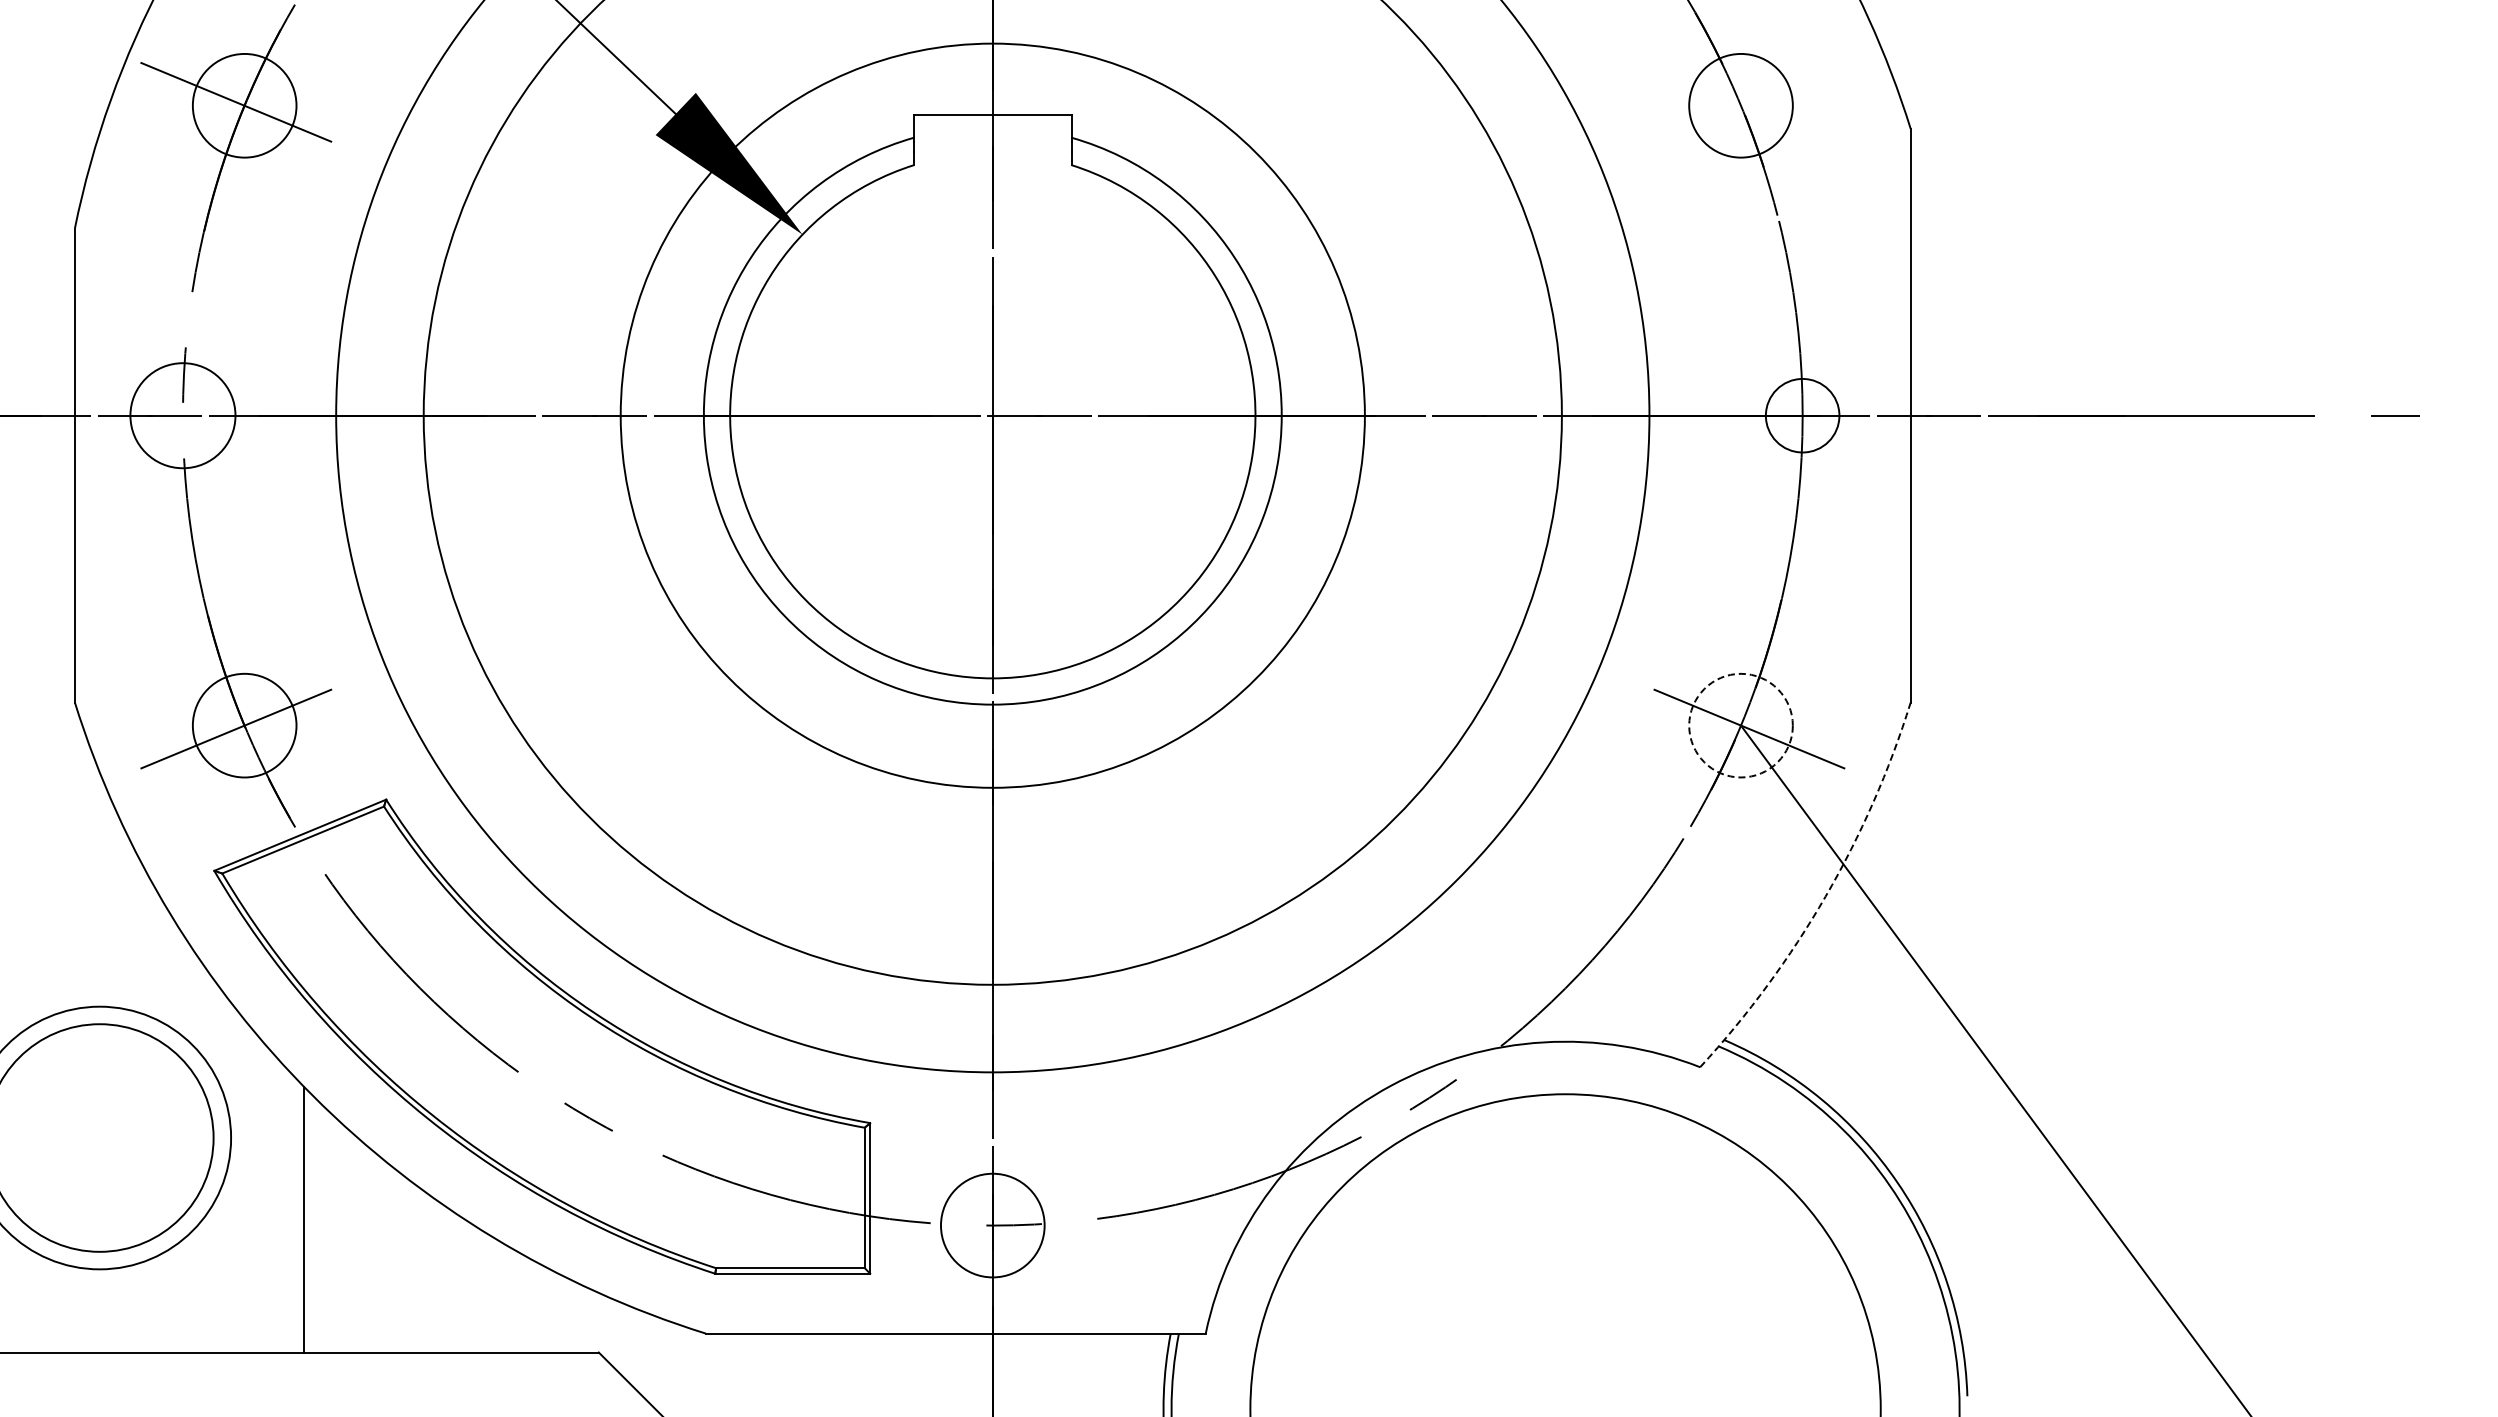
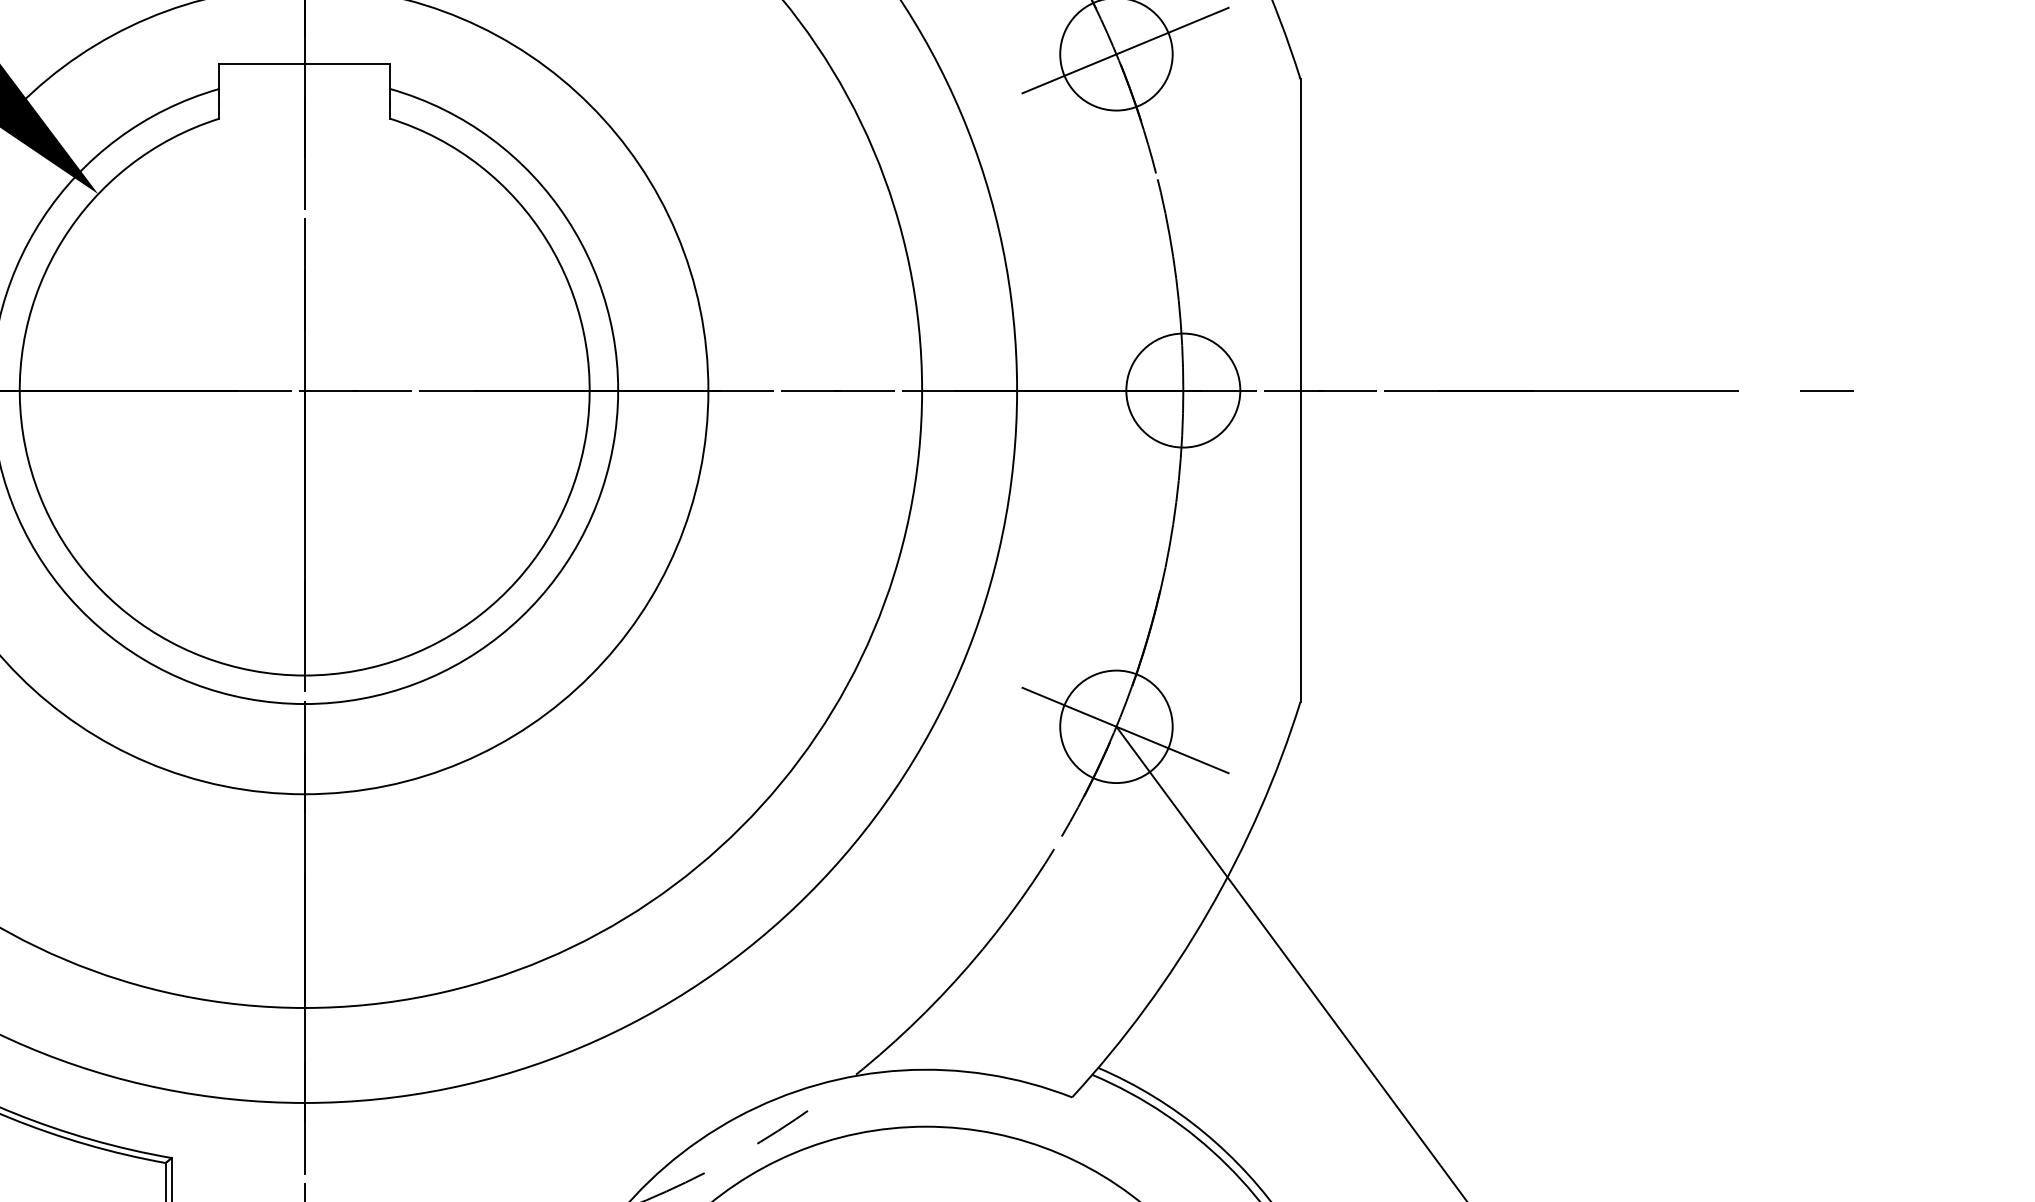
line: (1749, 102) -> (1125, 50), added
circle: (1802, 415) -> (1183, 390), size x1.43
circle: (1740, 725) -> (1115, 726), dashed -> solid
arc: (1825, 896) -> (1208, 912), dashed -> solid

